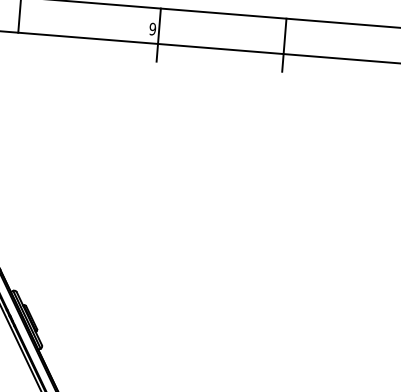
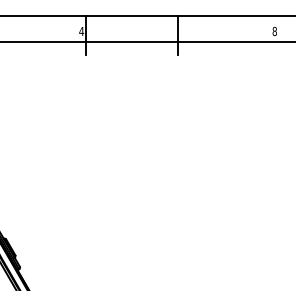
text: (152, 29) -> (81, 31), 9 -> 4

